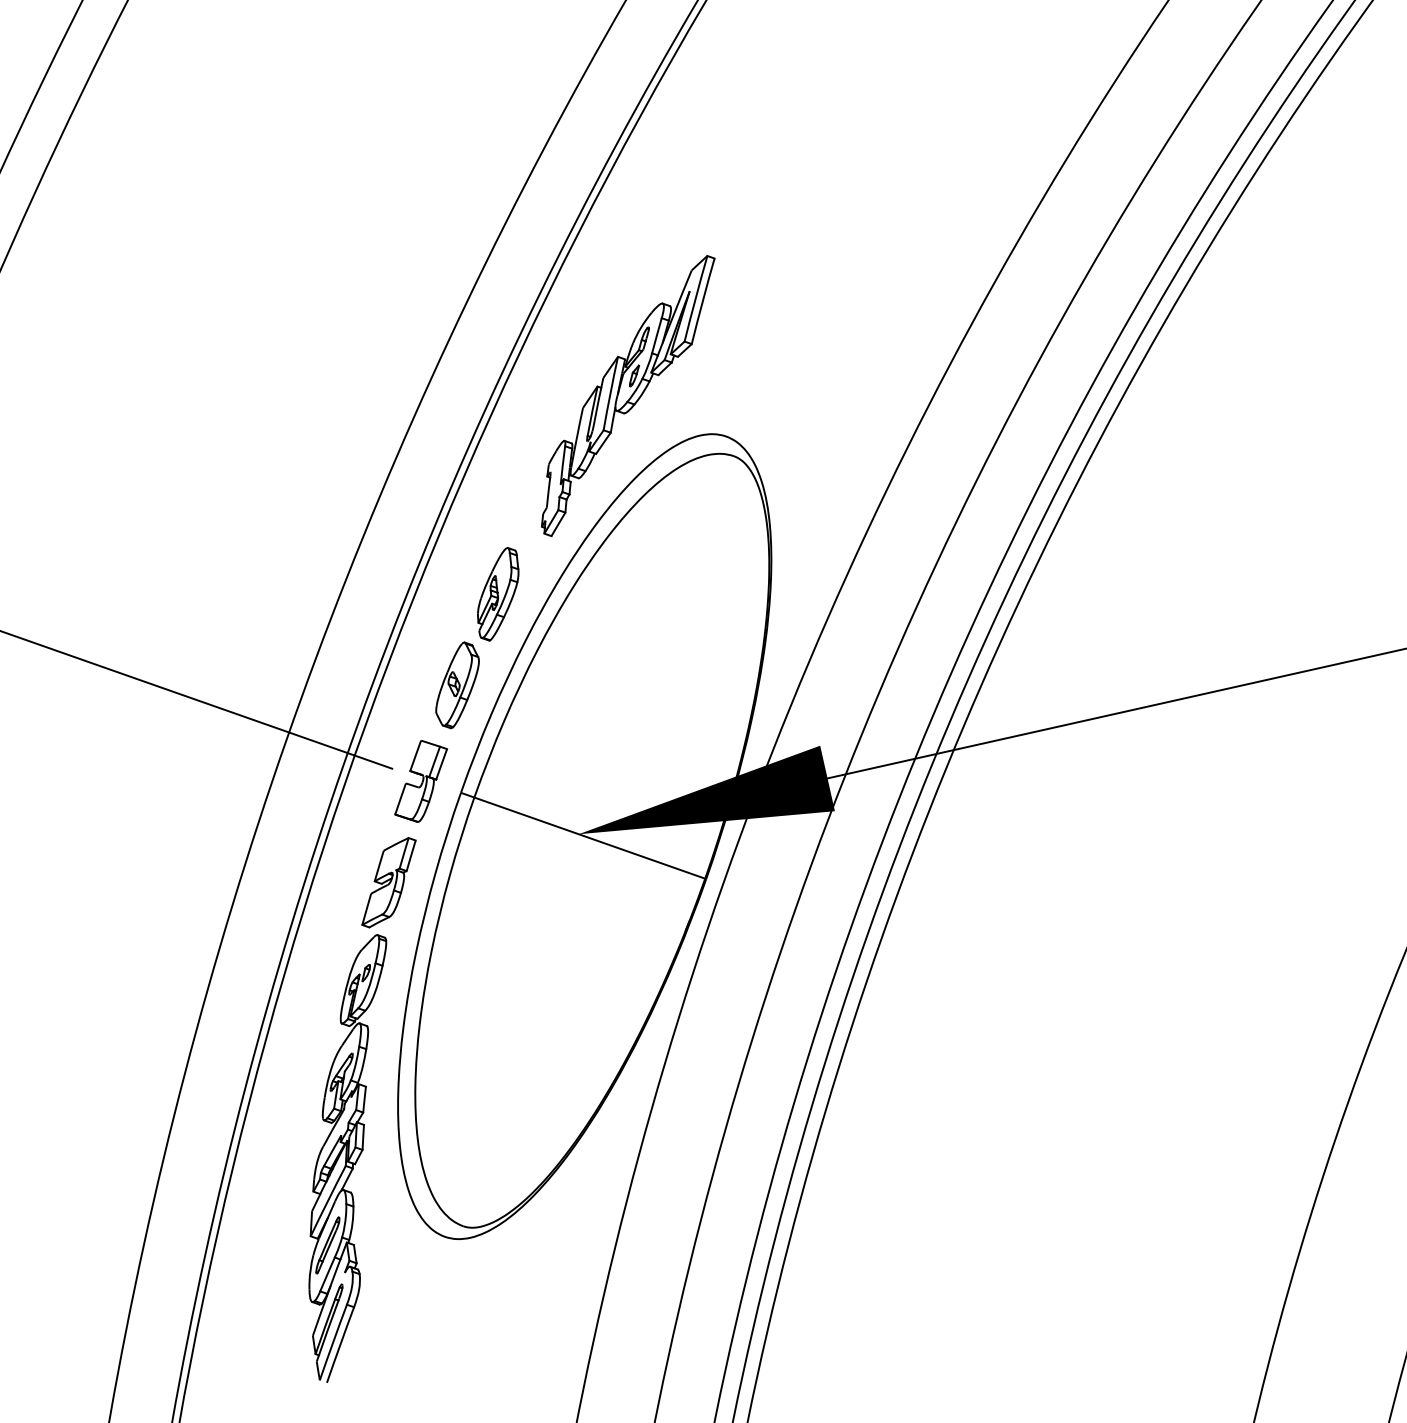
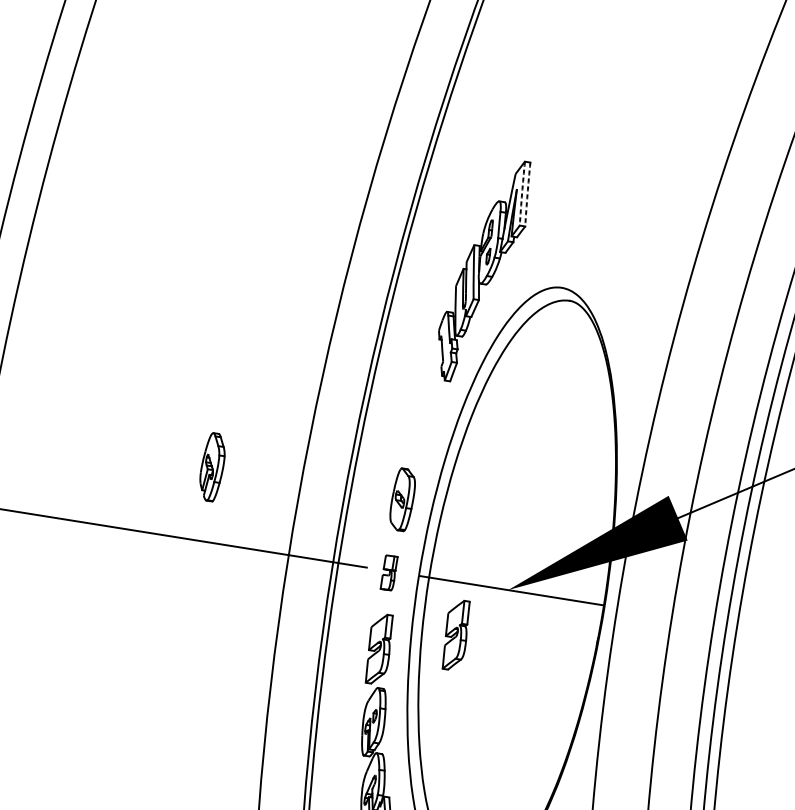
arc: (695, 298) -> (521, 193), solid -> dashed
arc: (702, 301) -> (527, 194), solid -> dashed
part: (498, 594) -> (212, 467), moved
part: (421, 780) -> (389, 572), size x0.6
part: (496, 882) -> (455, 635), added

